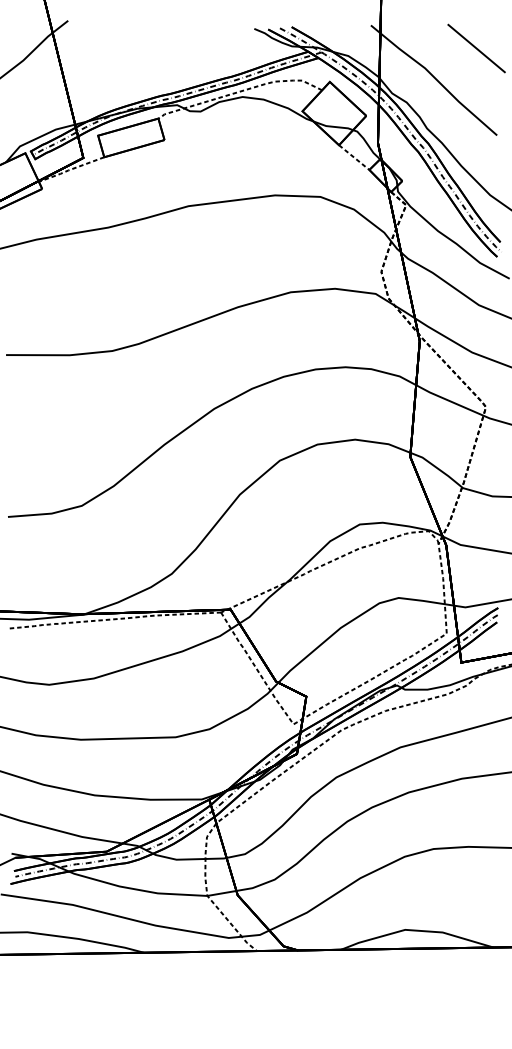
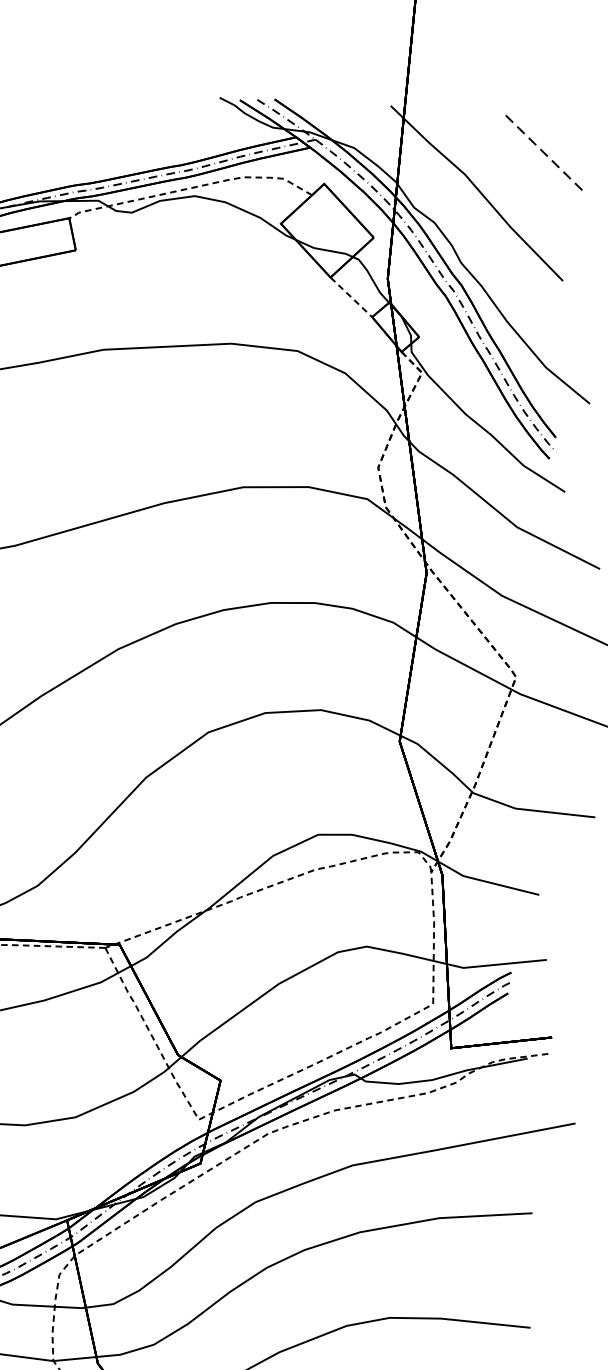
line: (476, 48) -> (542, 151), solid -> dashed

